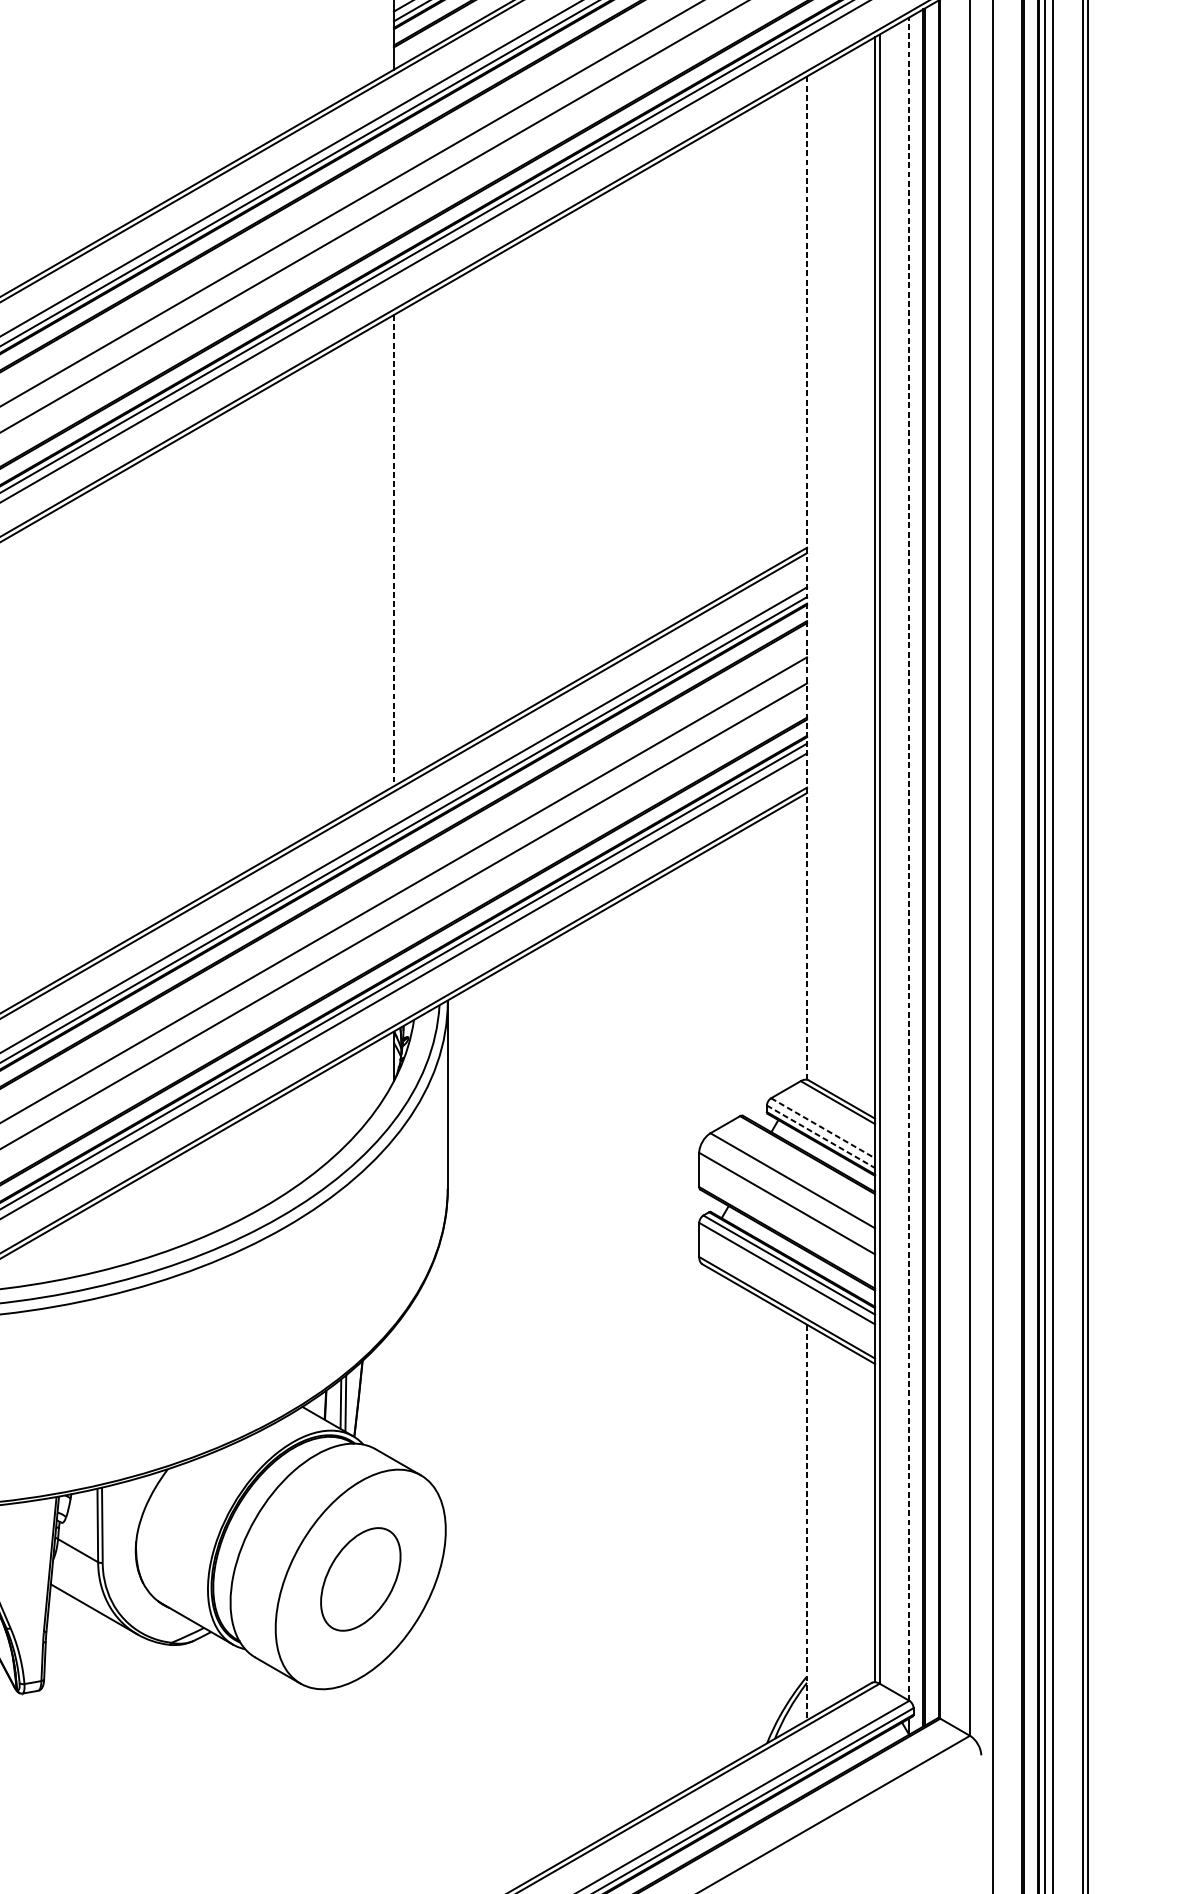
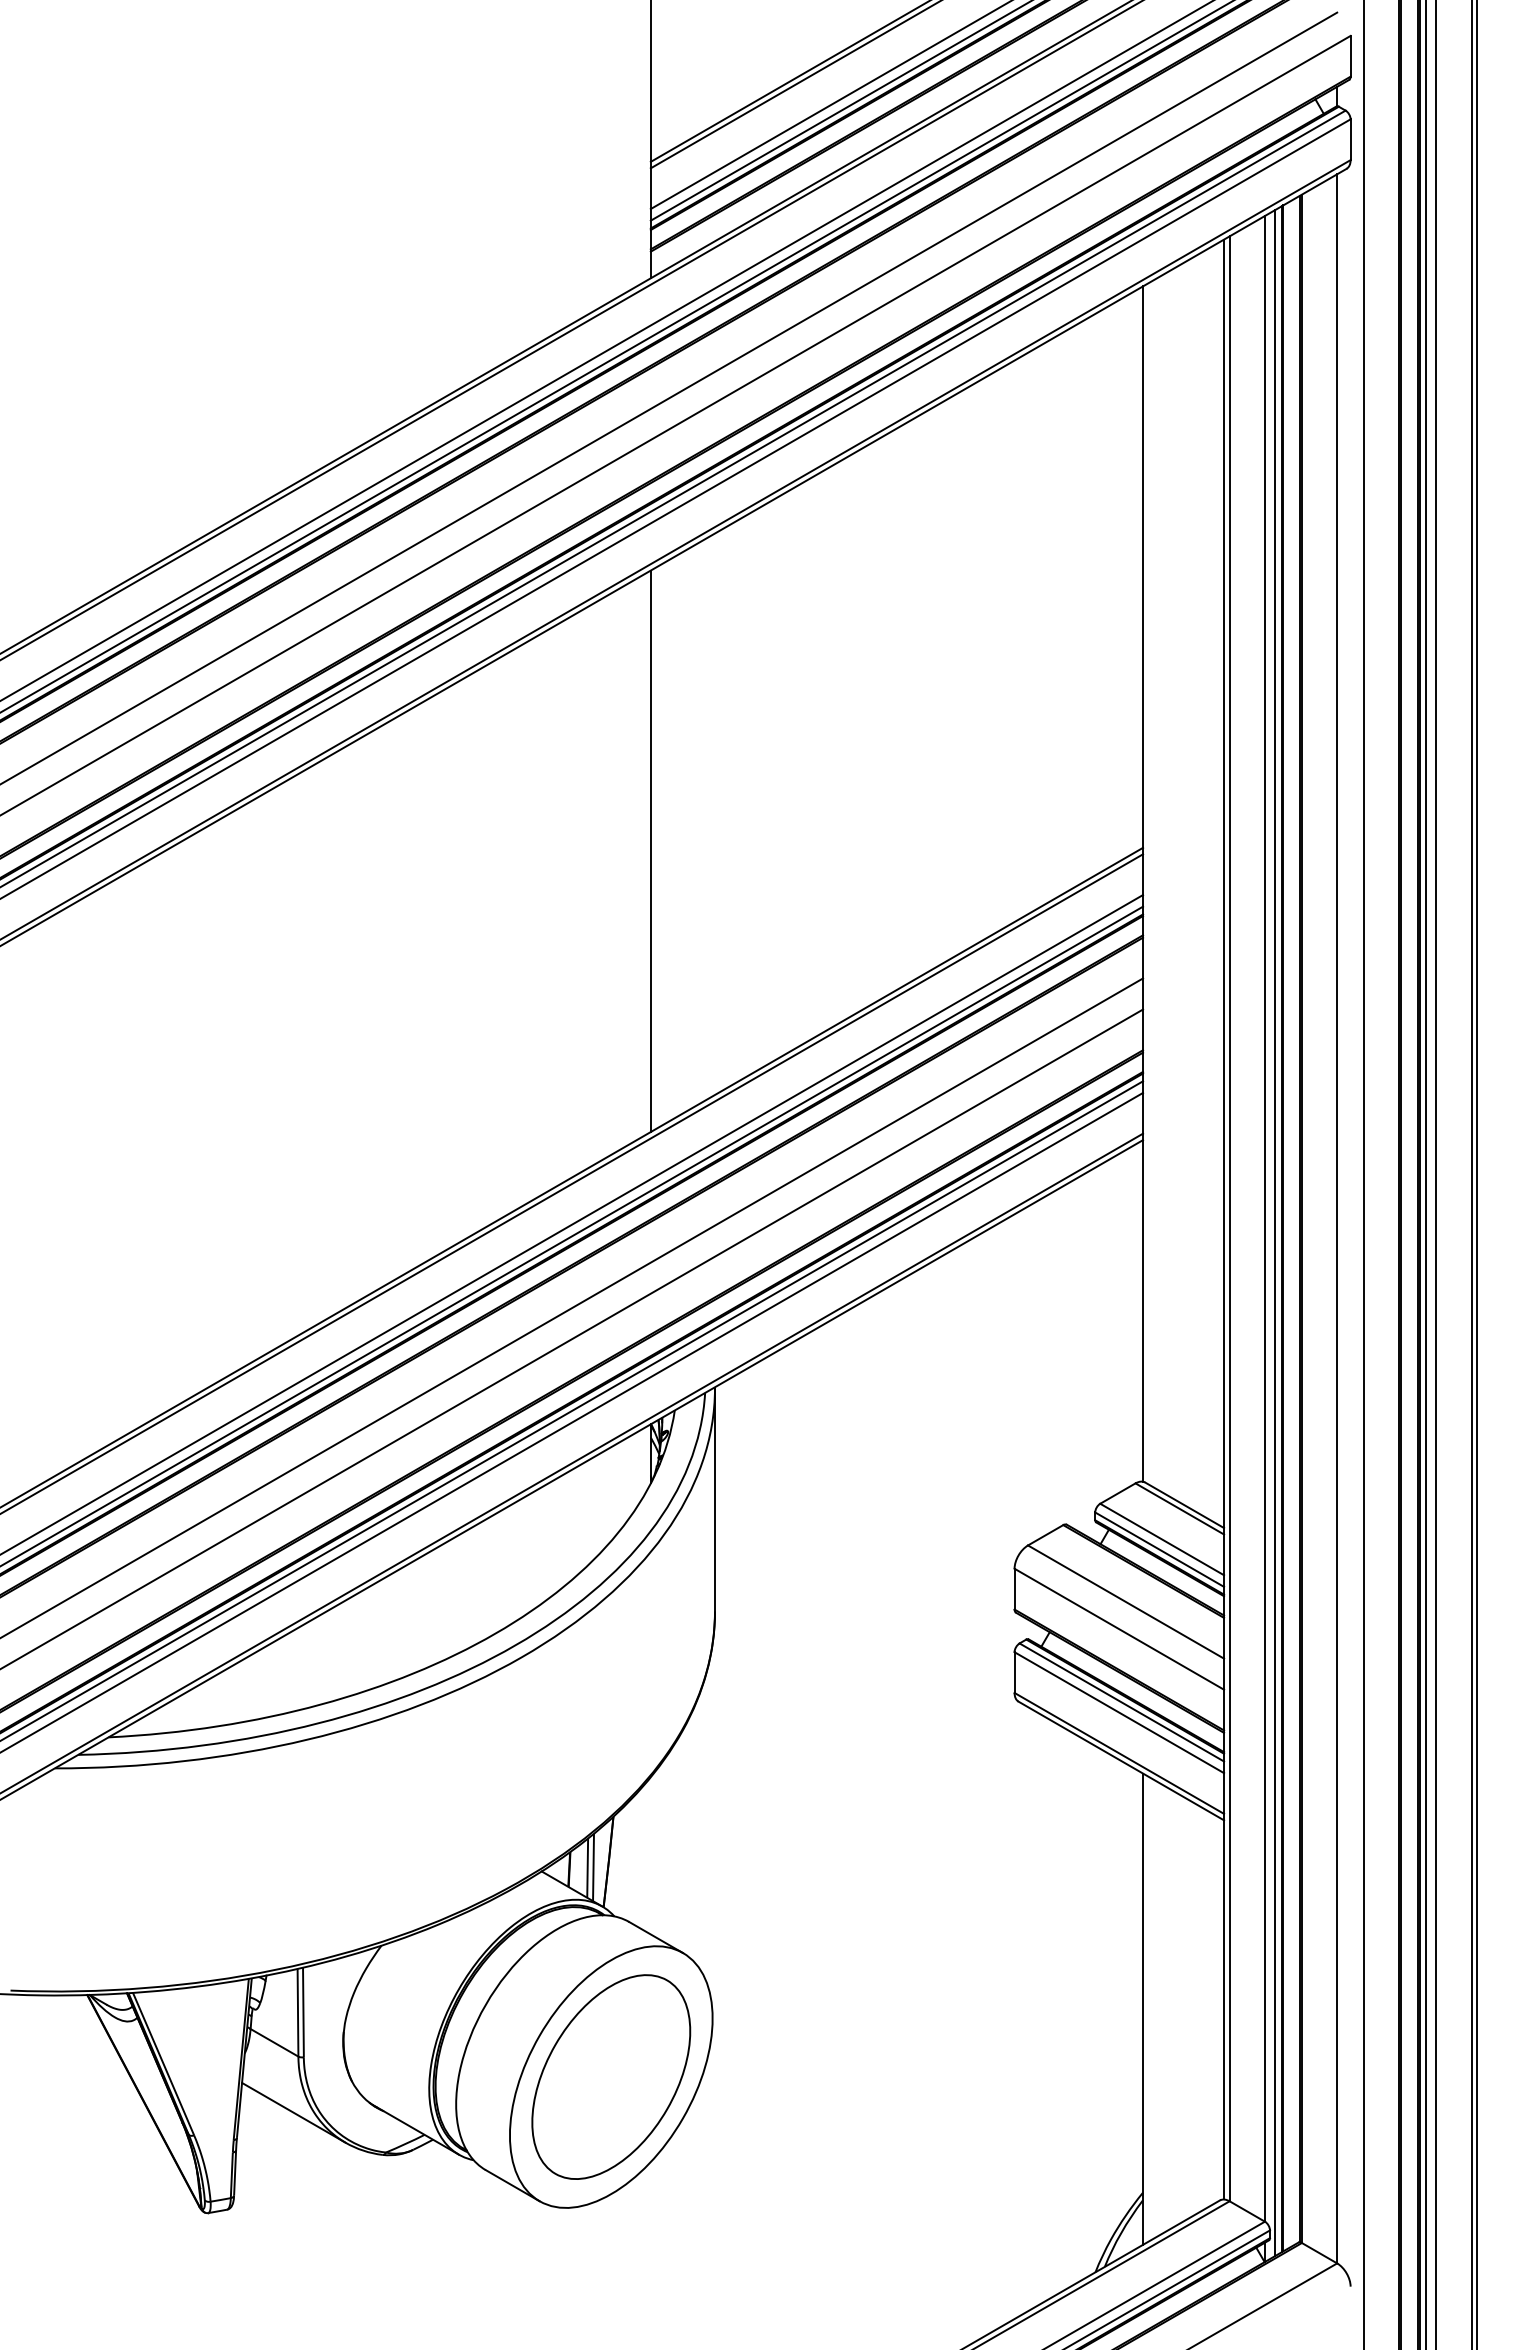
line: (393, 550) -> (650, 851), dashed -> solid
line: (807, 578) -> (1143, 884), dashed -> solid
line: (908, 858) -> (1264, 1218), dashed -> solid
line: (918, 871) -> (1275, 1233), added
line: (823, 1128) -> (1162, 1539), dashed -> solid
line: (821, 1136) -> (1160, 1549), dashed -> solid
line: (807, 1522) -> (1143, 2009), dashed -> solid
part: (360, 1578) -> (611, 2076), size x1.67

